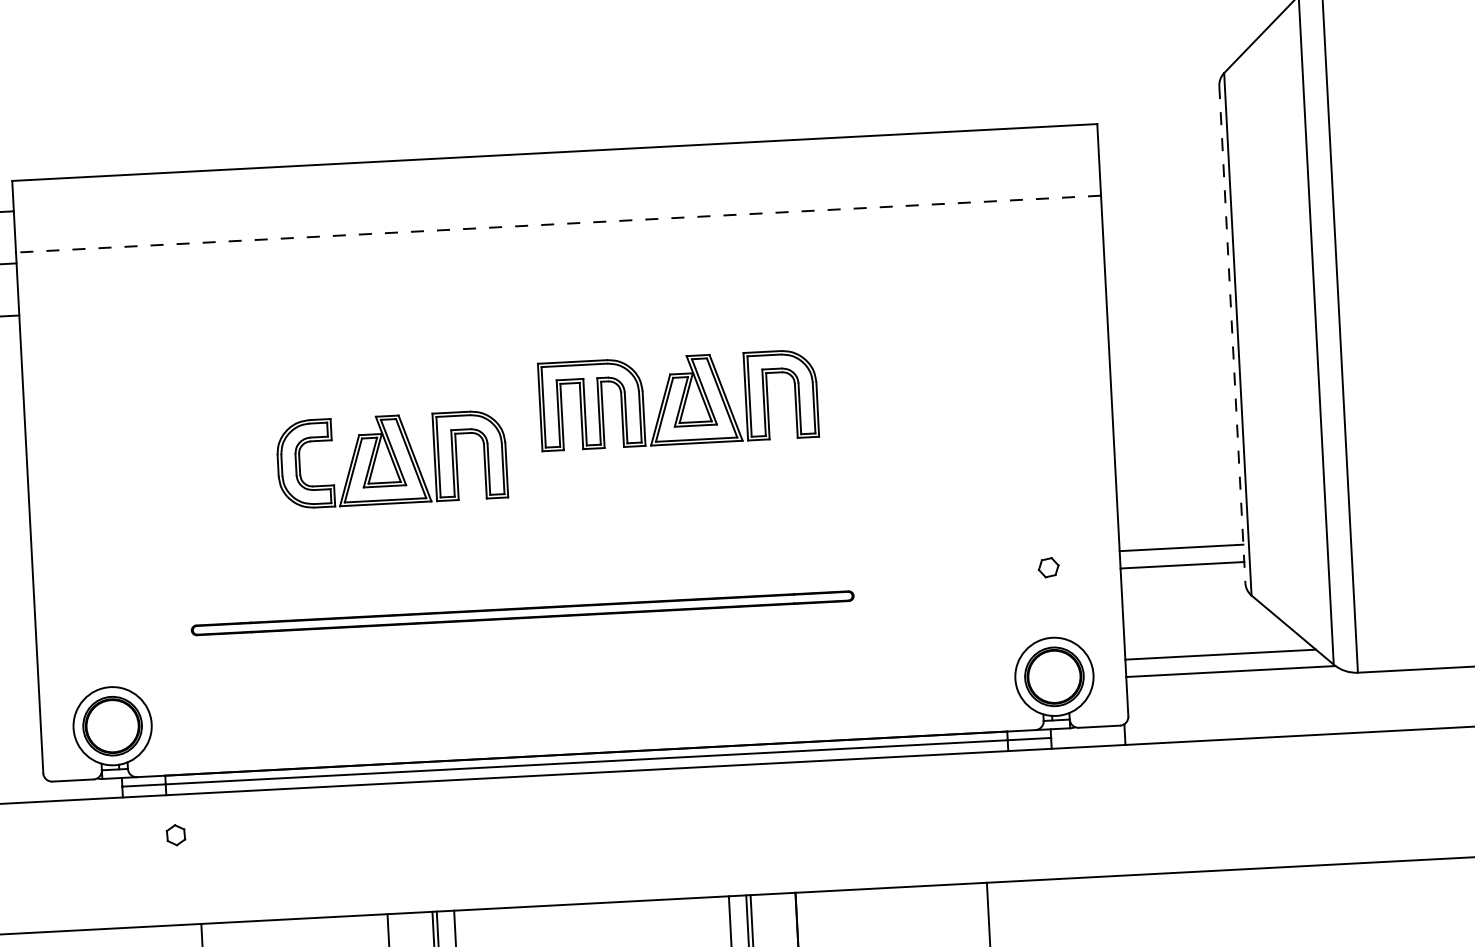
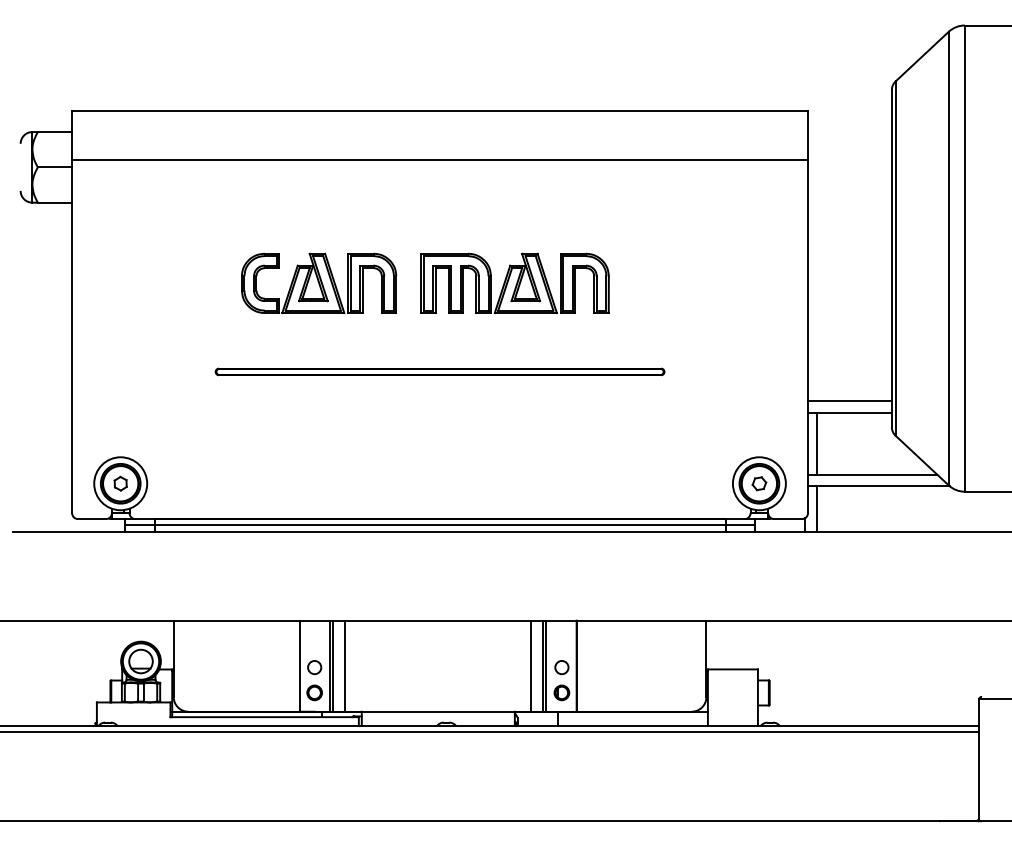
line: (559, 224) -> (440, 160), dashed -> solid
line: (1231, 334) -> (891, 258), dashed -> solid
part: (392, 459) -> (319, 283), moved
part: (1048, 567) -> (759, 483), moved
part: (521, 612) -> (439, 371), moved
line: (1135, 613) -> (816, 443), added
line: (1140, 710) -> (816, 509), added
part: (175, 834) -> (120, 483), moved

